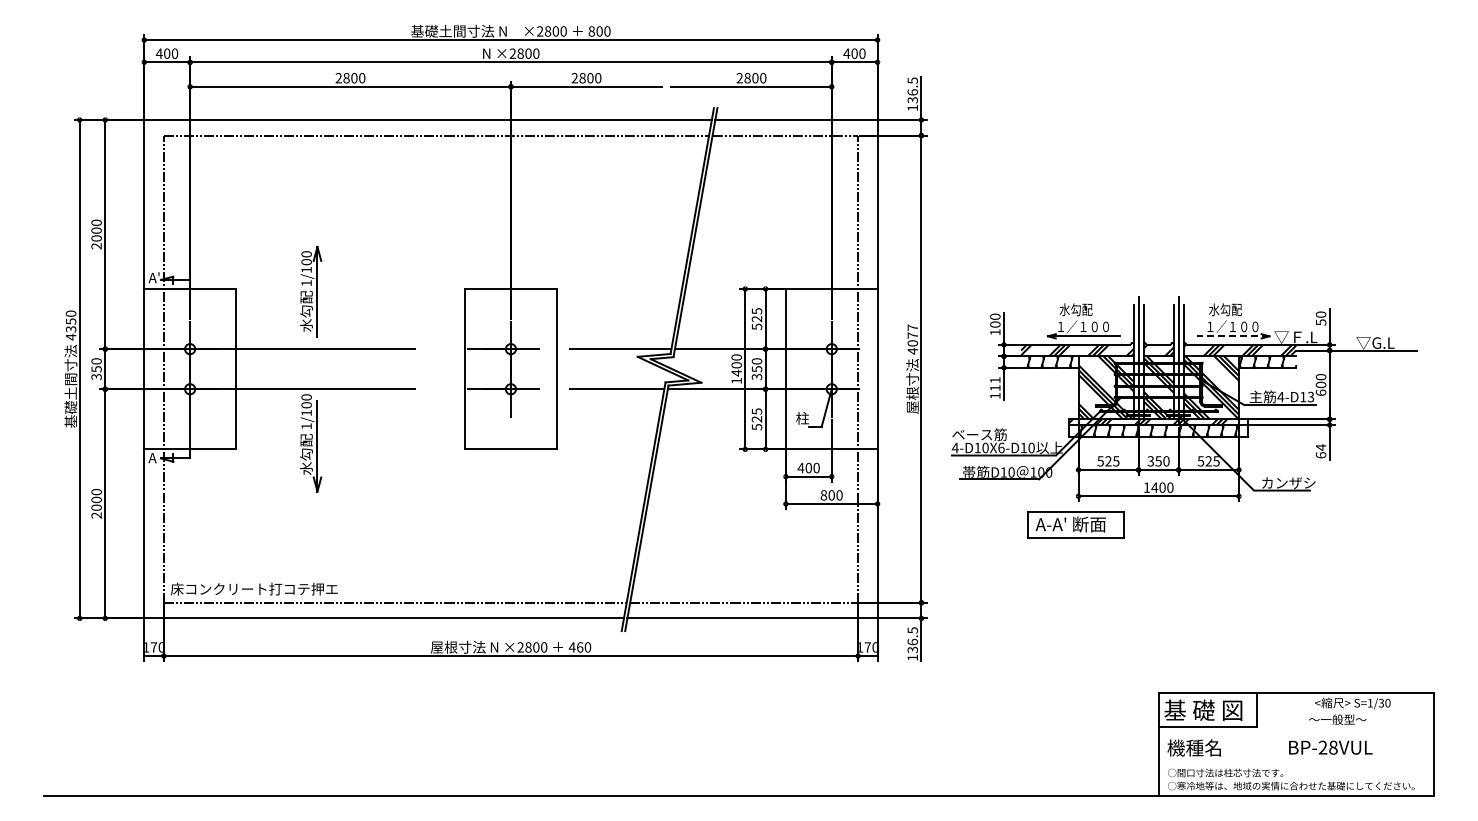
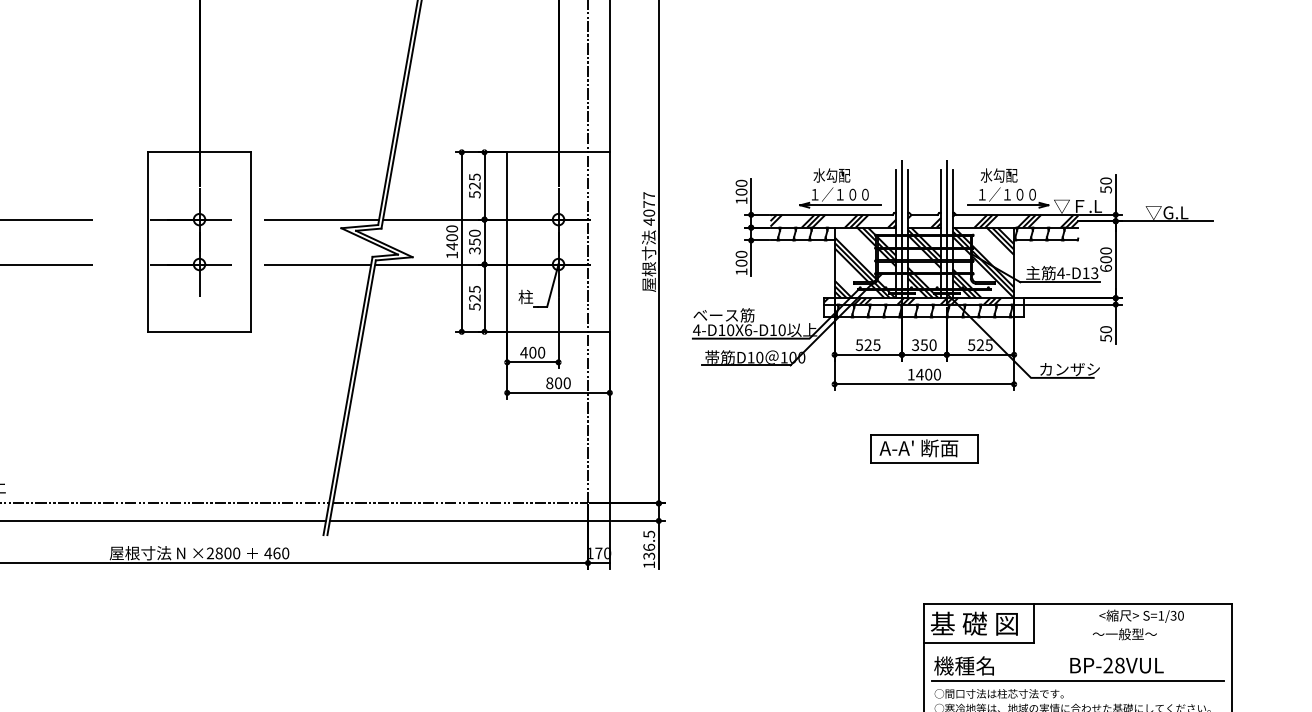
line: (1232, 336) -> (1006, 205), dashed -> solid
text: (995, 384) -> (741, 259), 111 -> 100
text: (1320, 451) -> (1105, 334), 64 -> 50
part: (1075, 524) -> (924, 448), moved
line: (1295, 761) -> (1077, 681), added

